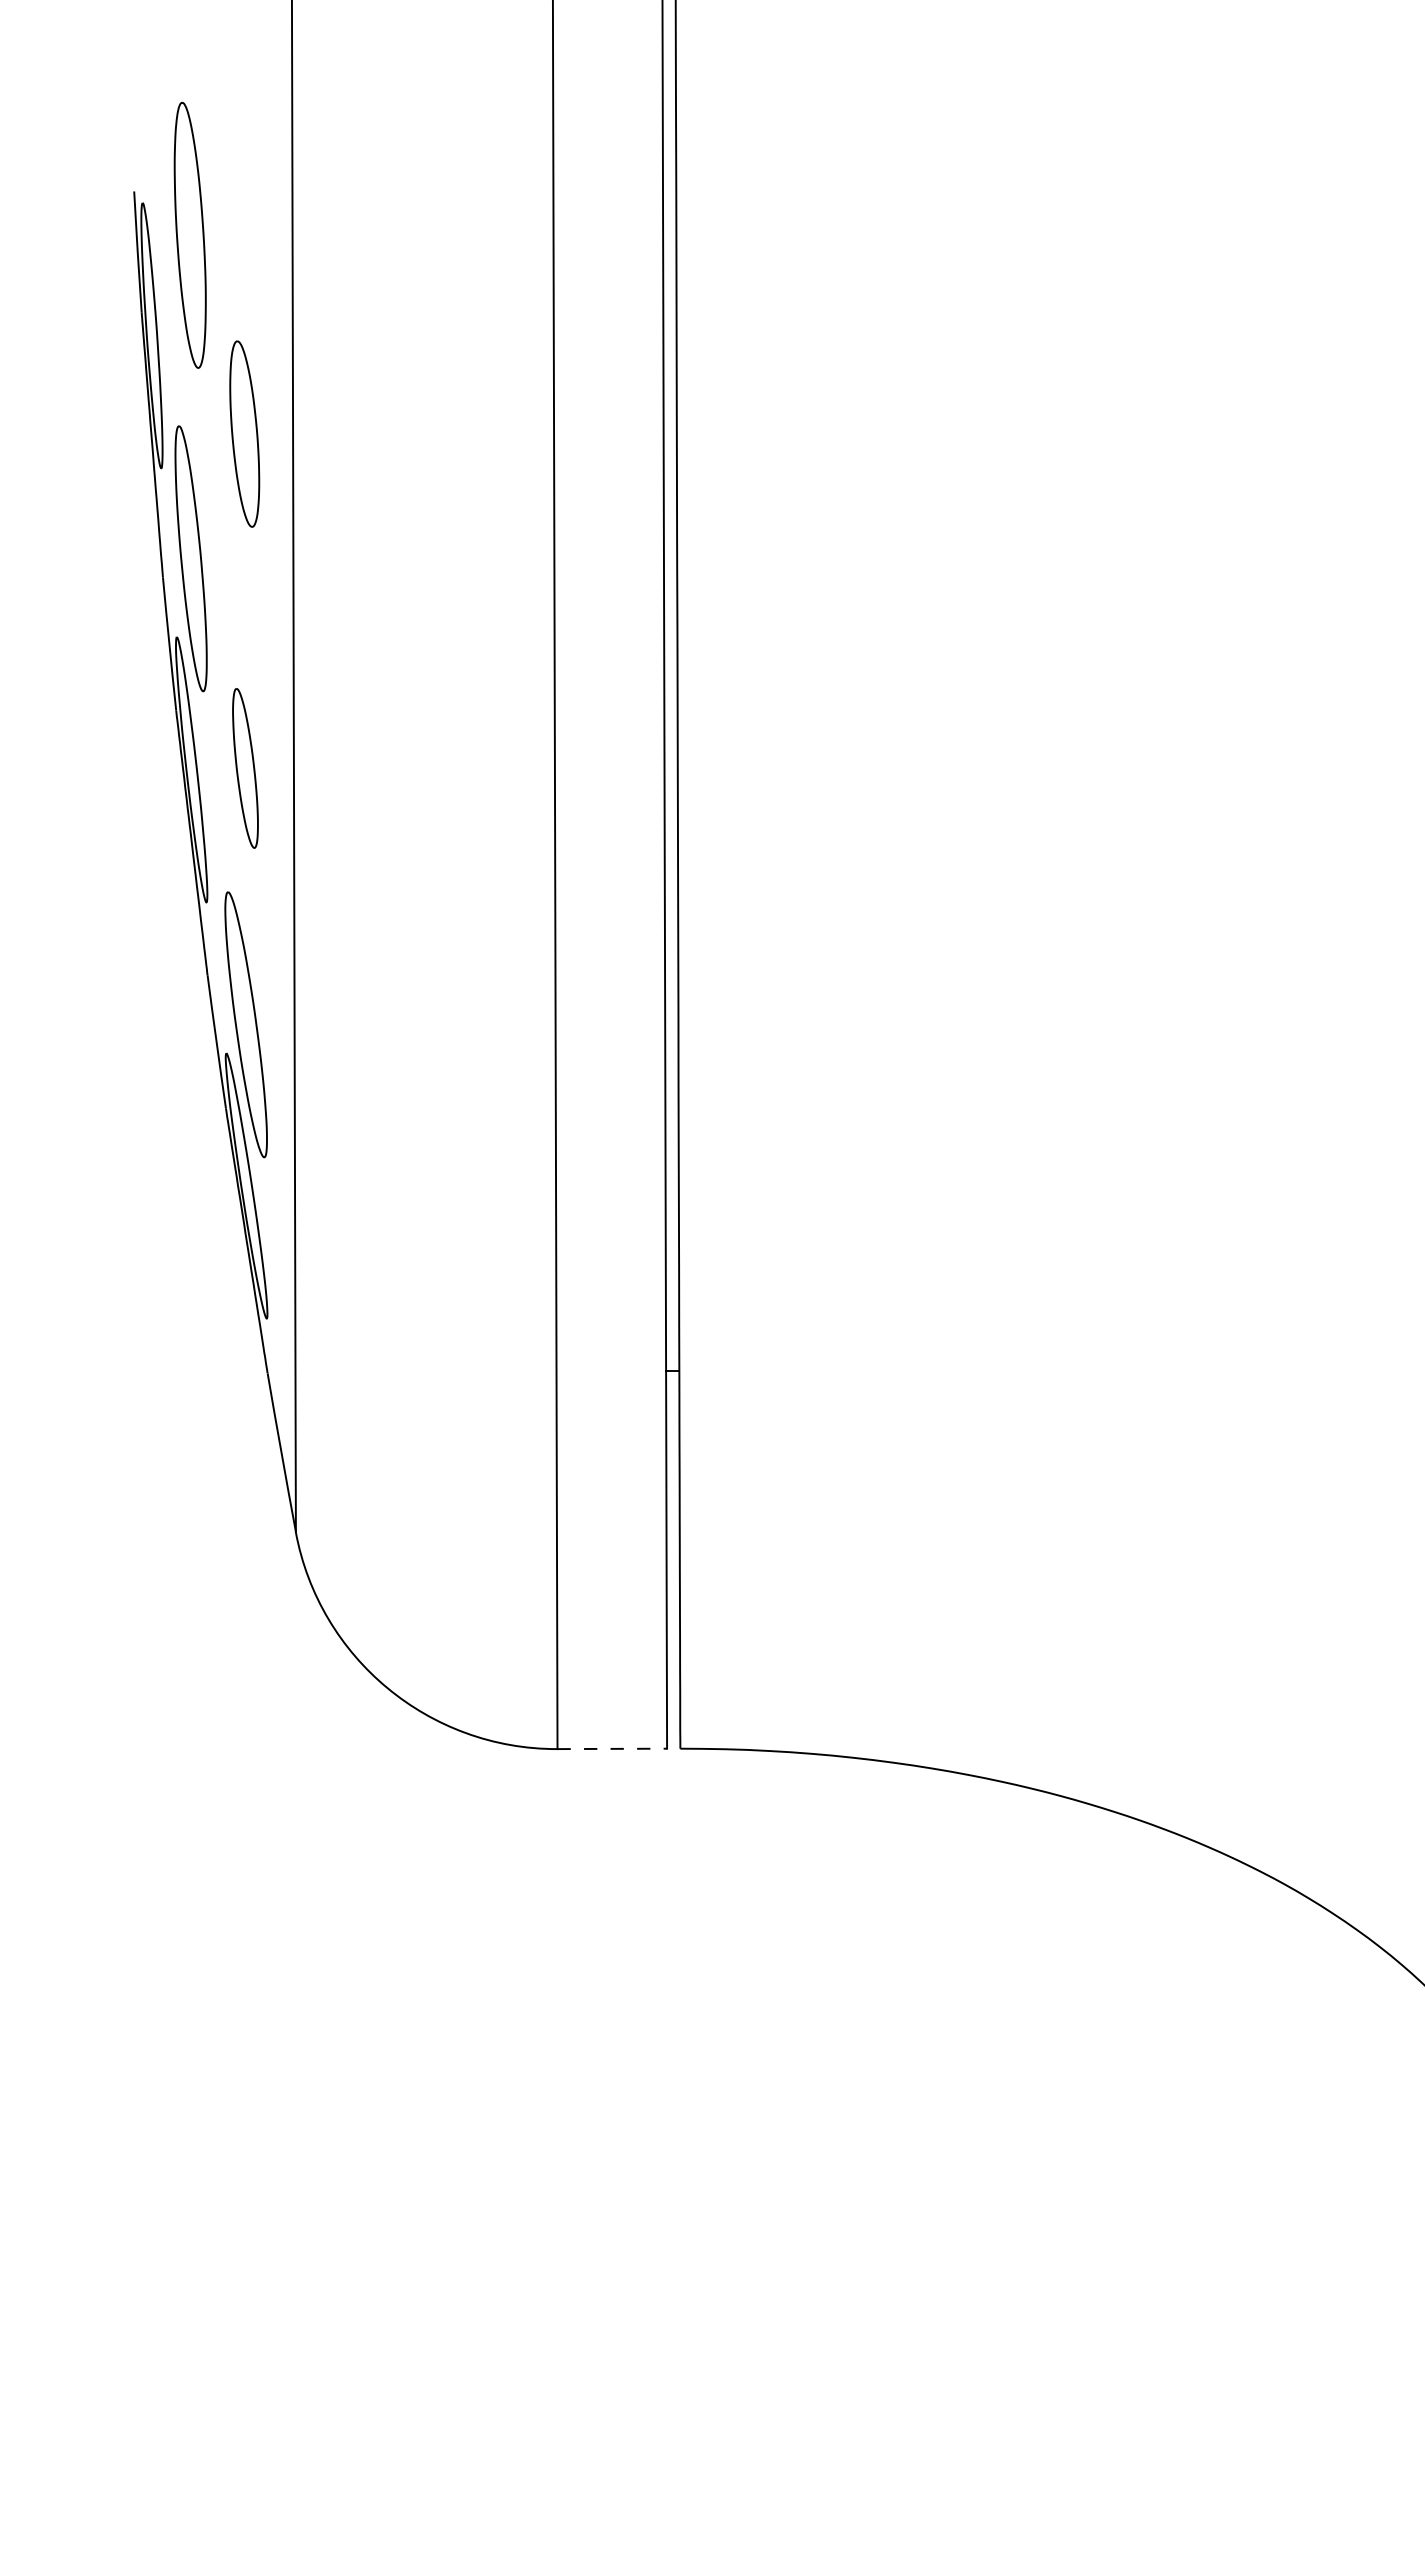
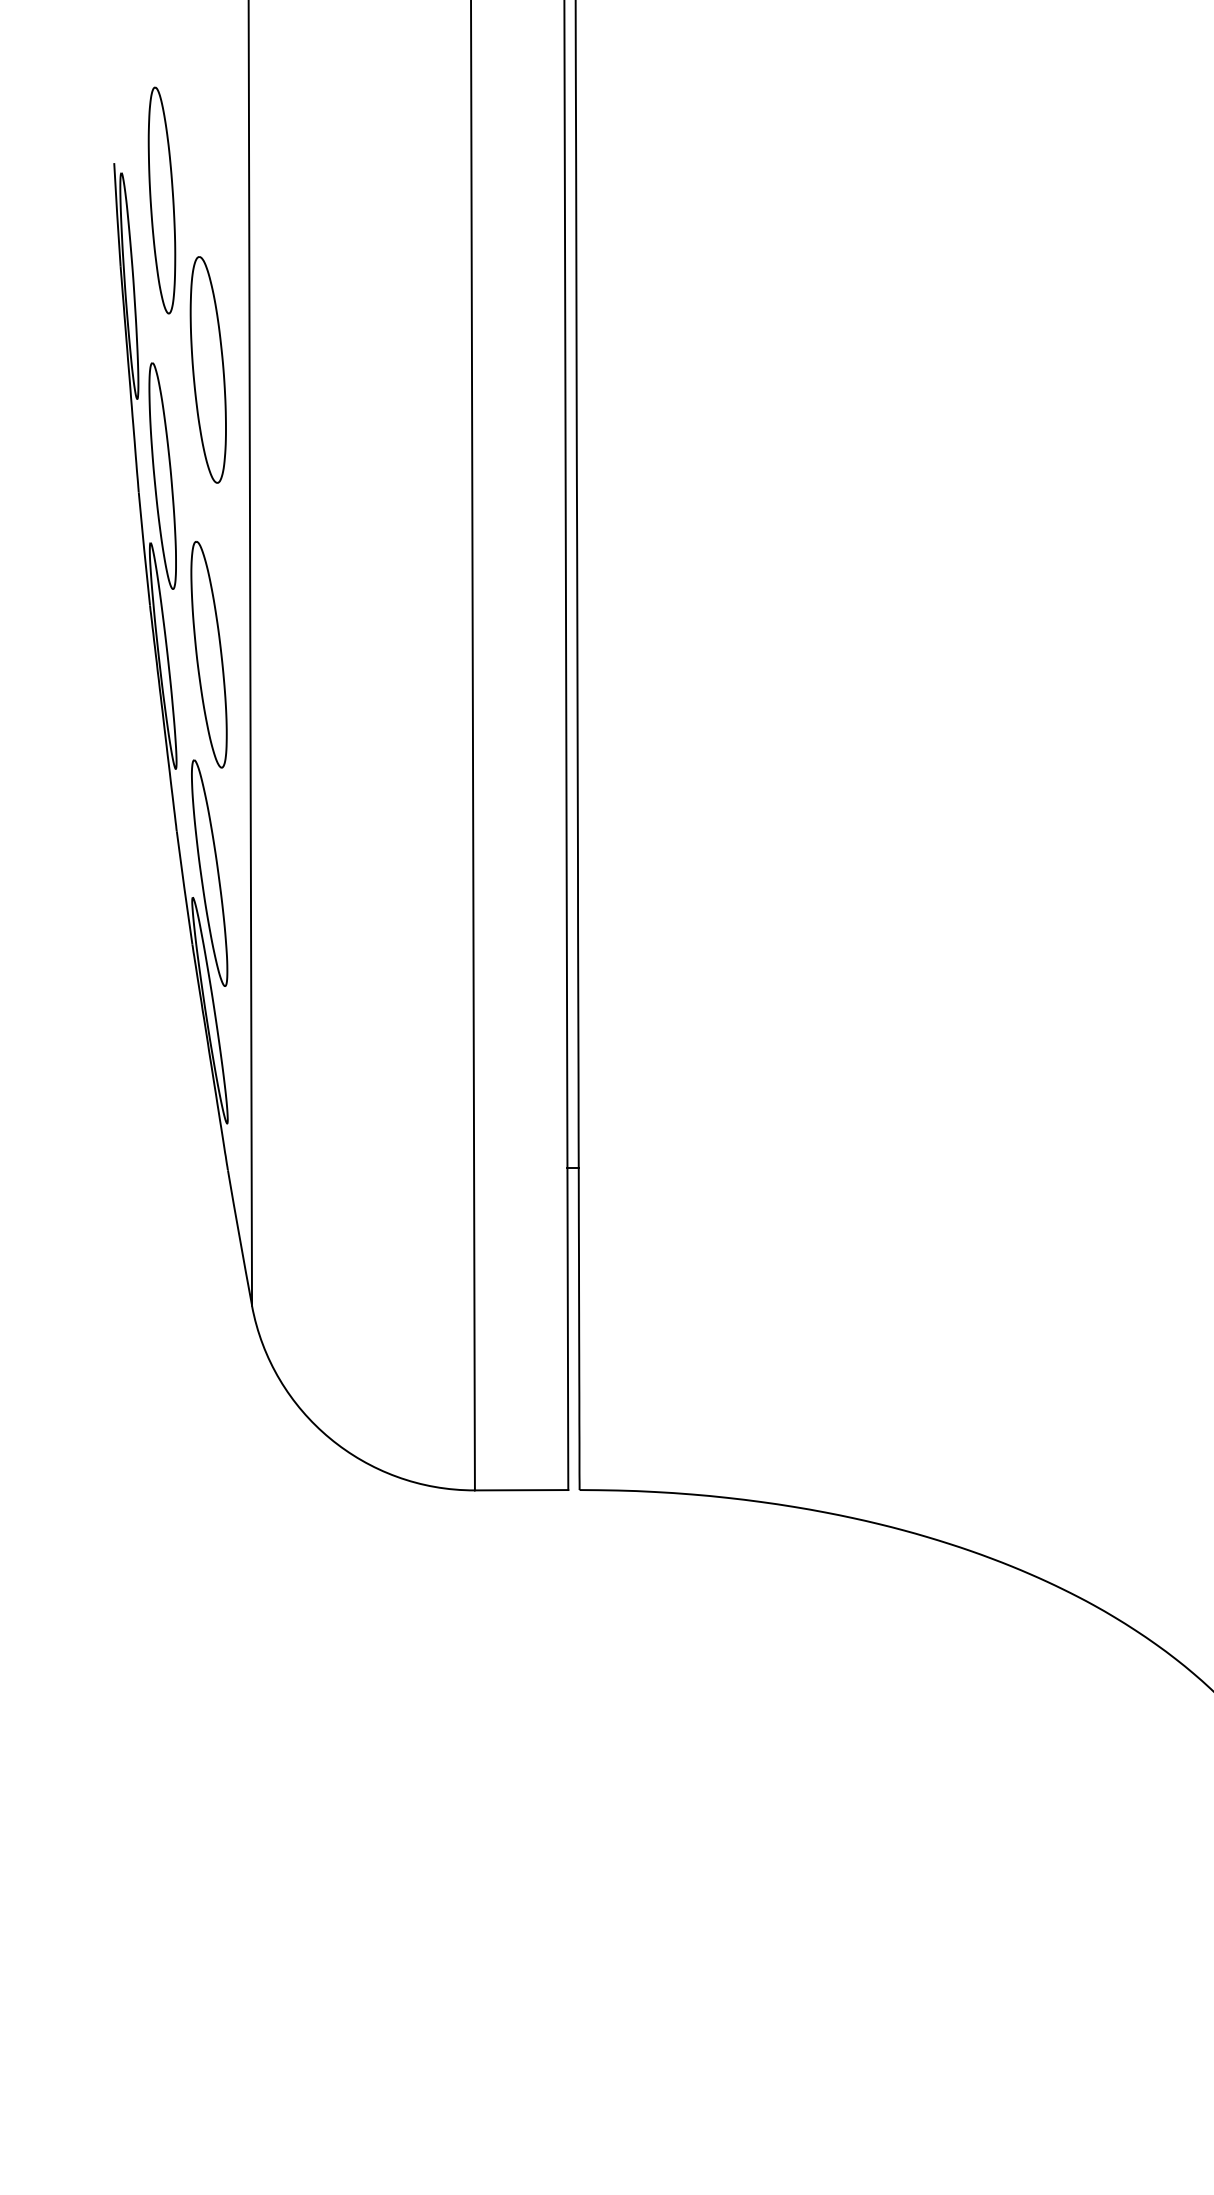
part: (244, 433) -> (208, 369), size x1.43
part: (245, 768) -> (209, 654), size x1.67
line: (612, 1748) -> (521, 1489), dashed -> solid

